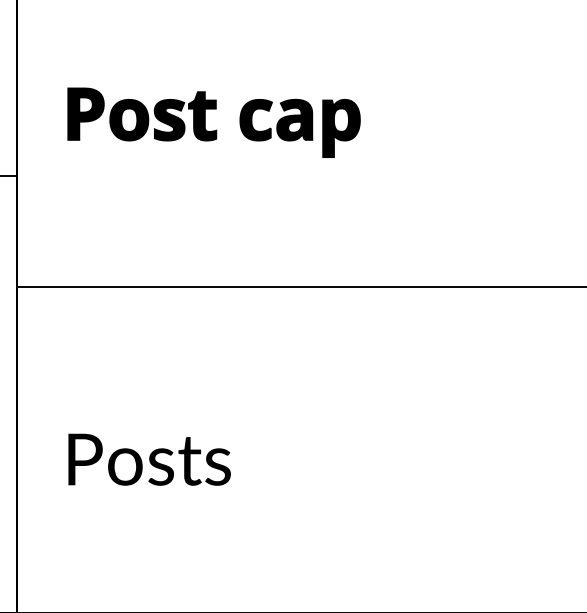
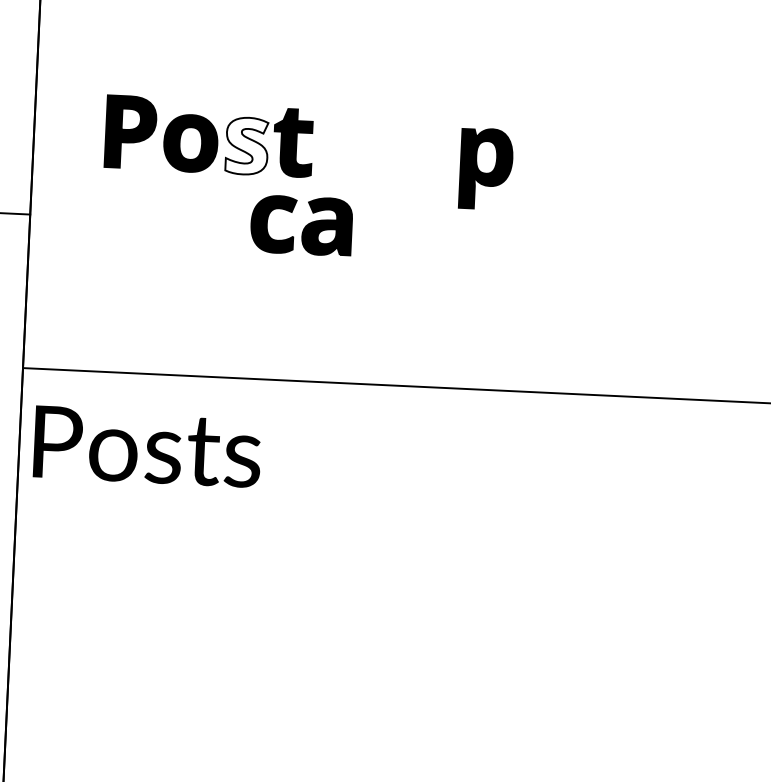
fill: (169, 119) -> (246, 145), removed
part: (276, 119) -> (301, 224), moved
text: (149, 459) -> (147, 446), moved

